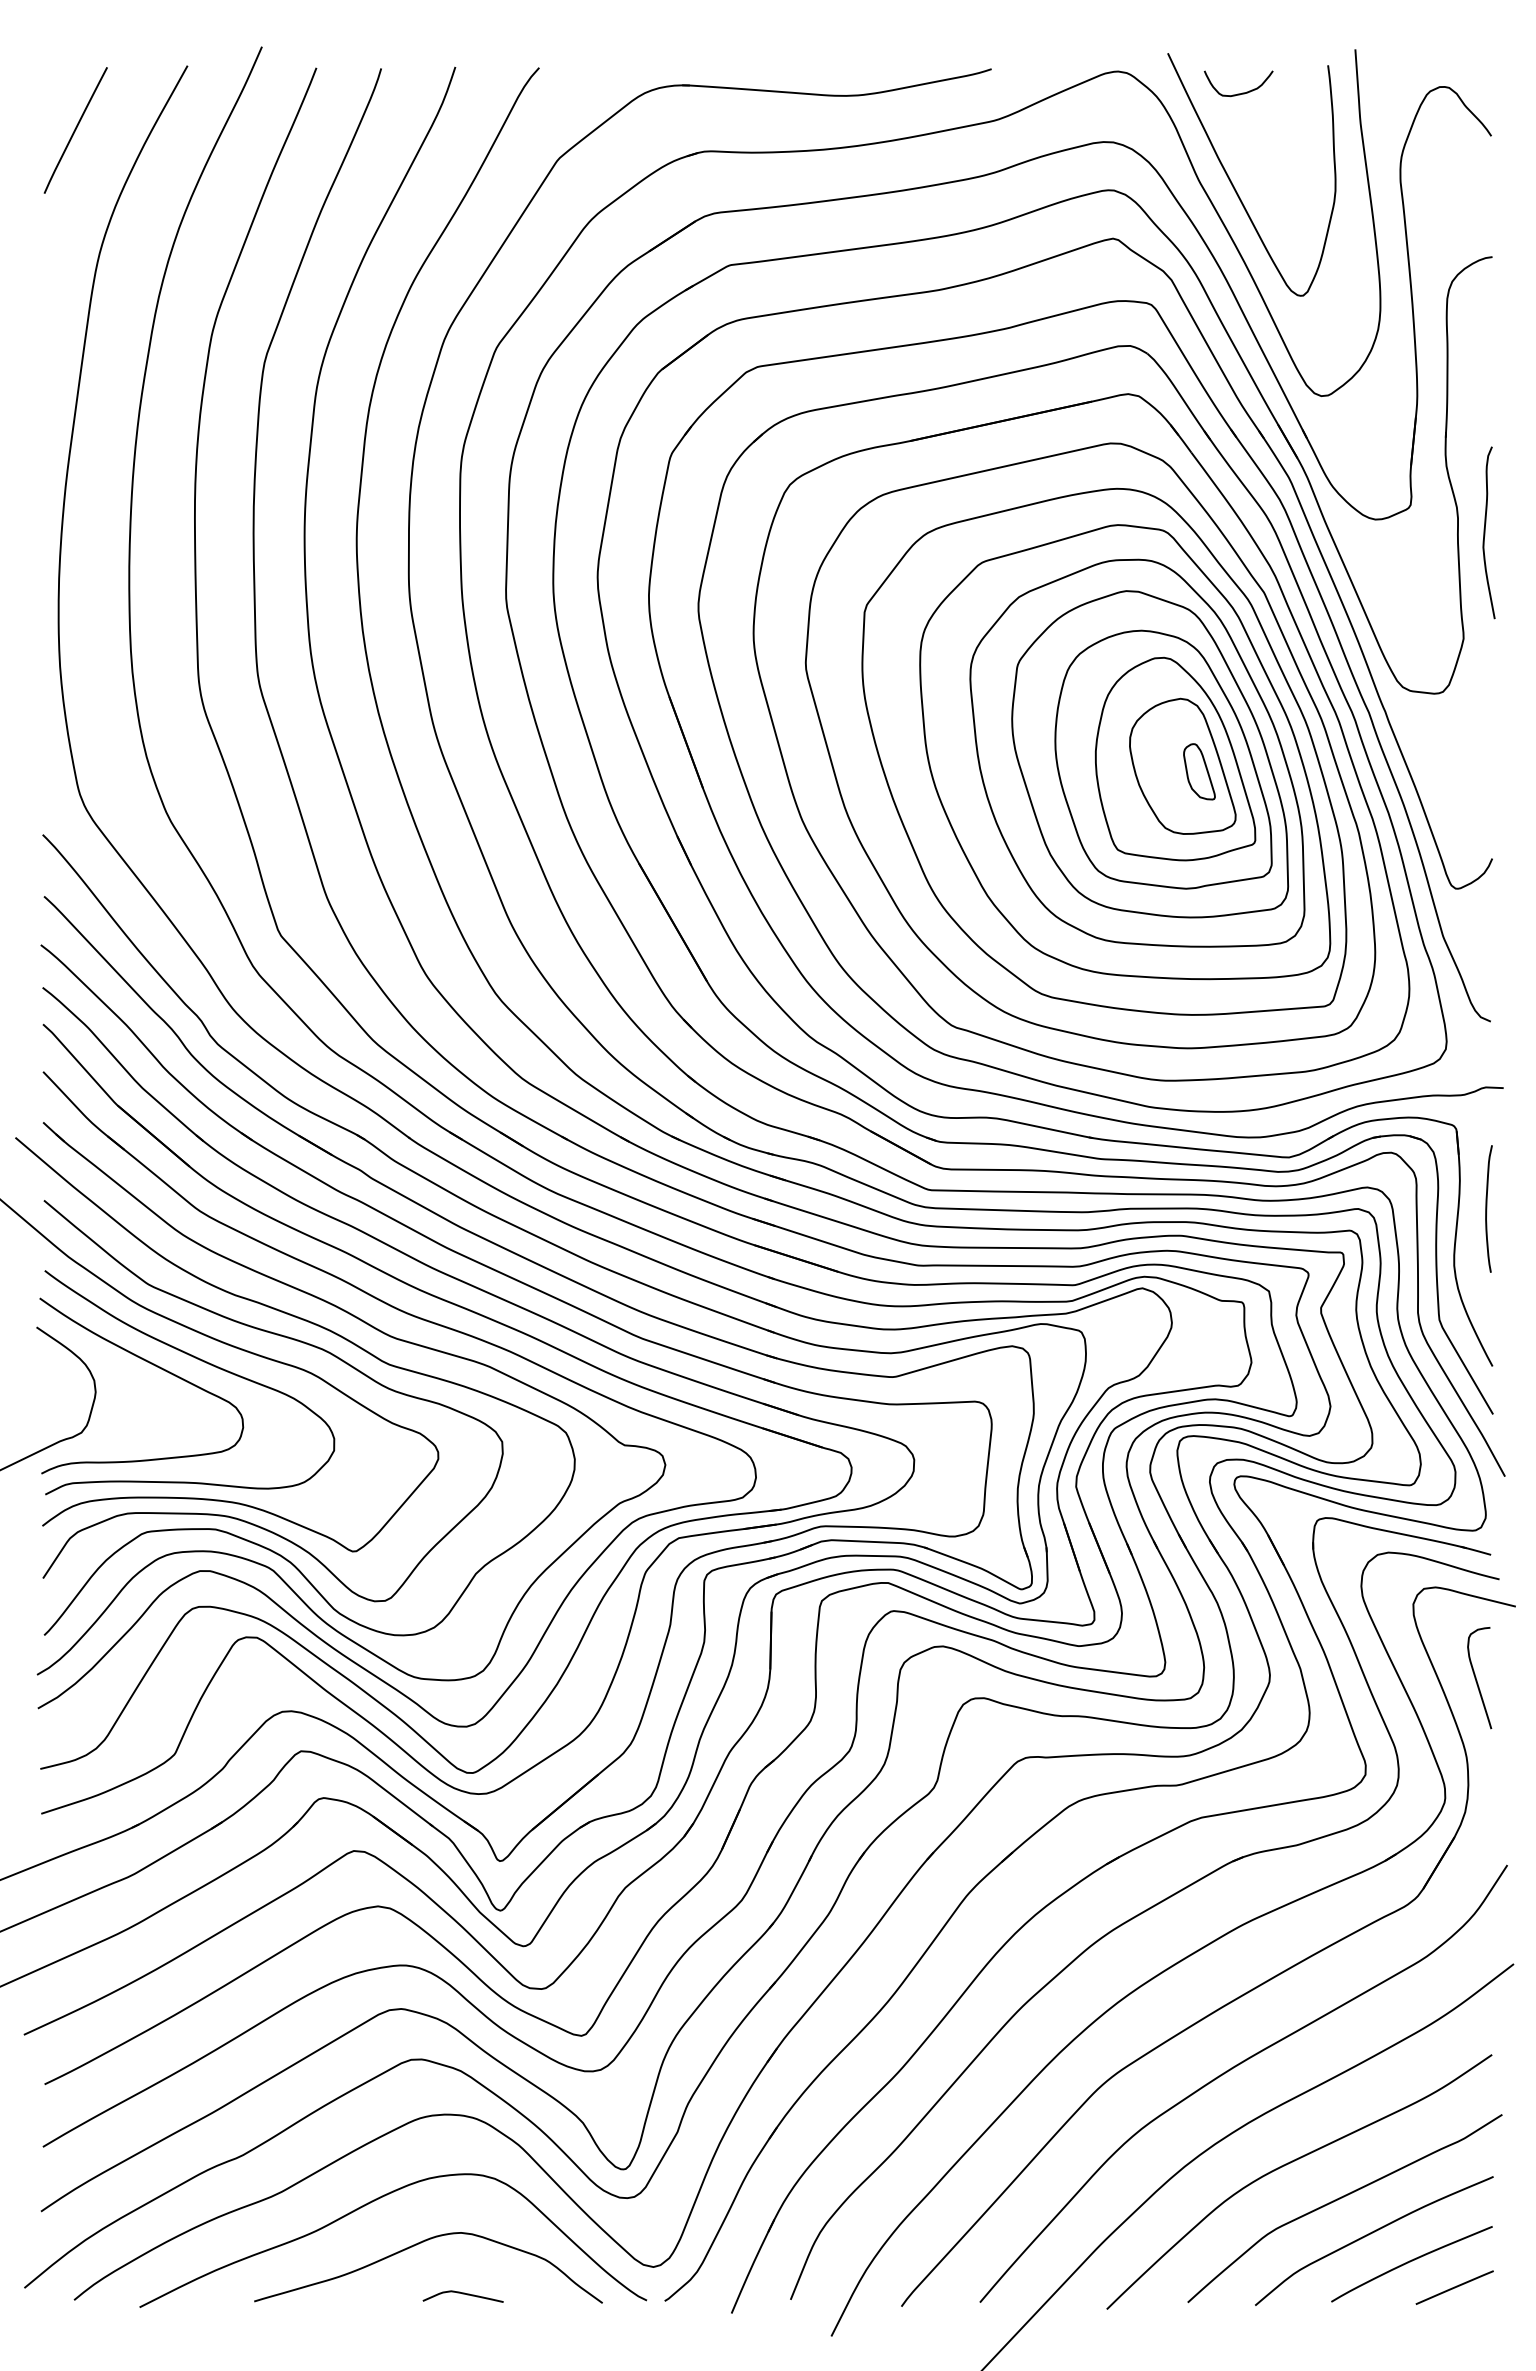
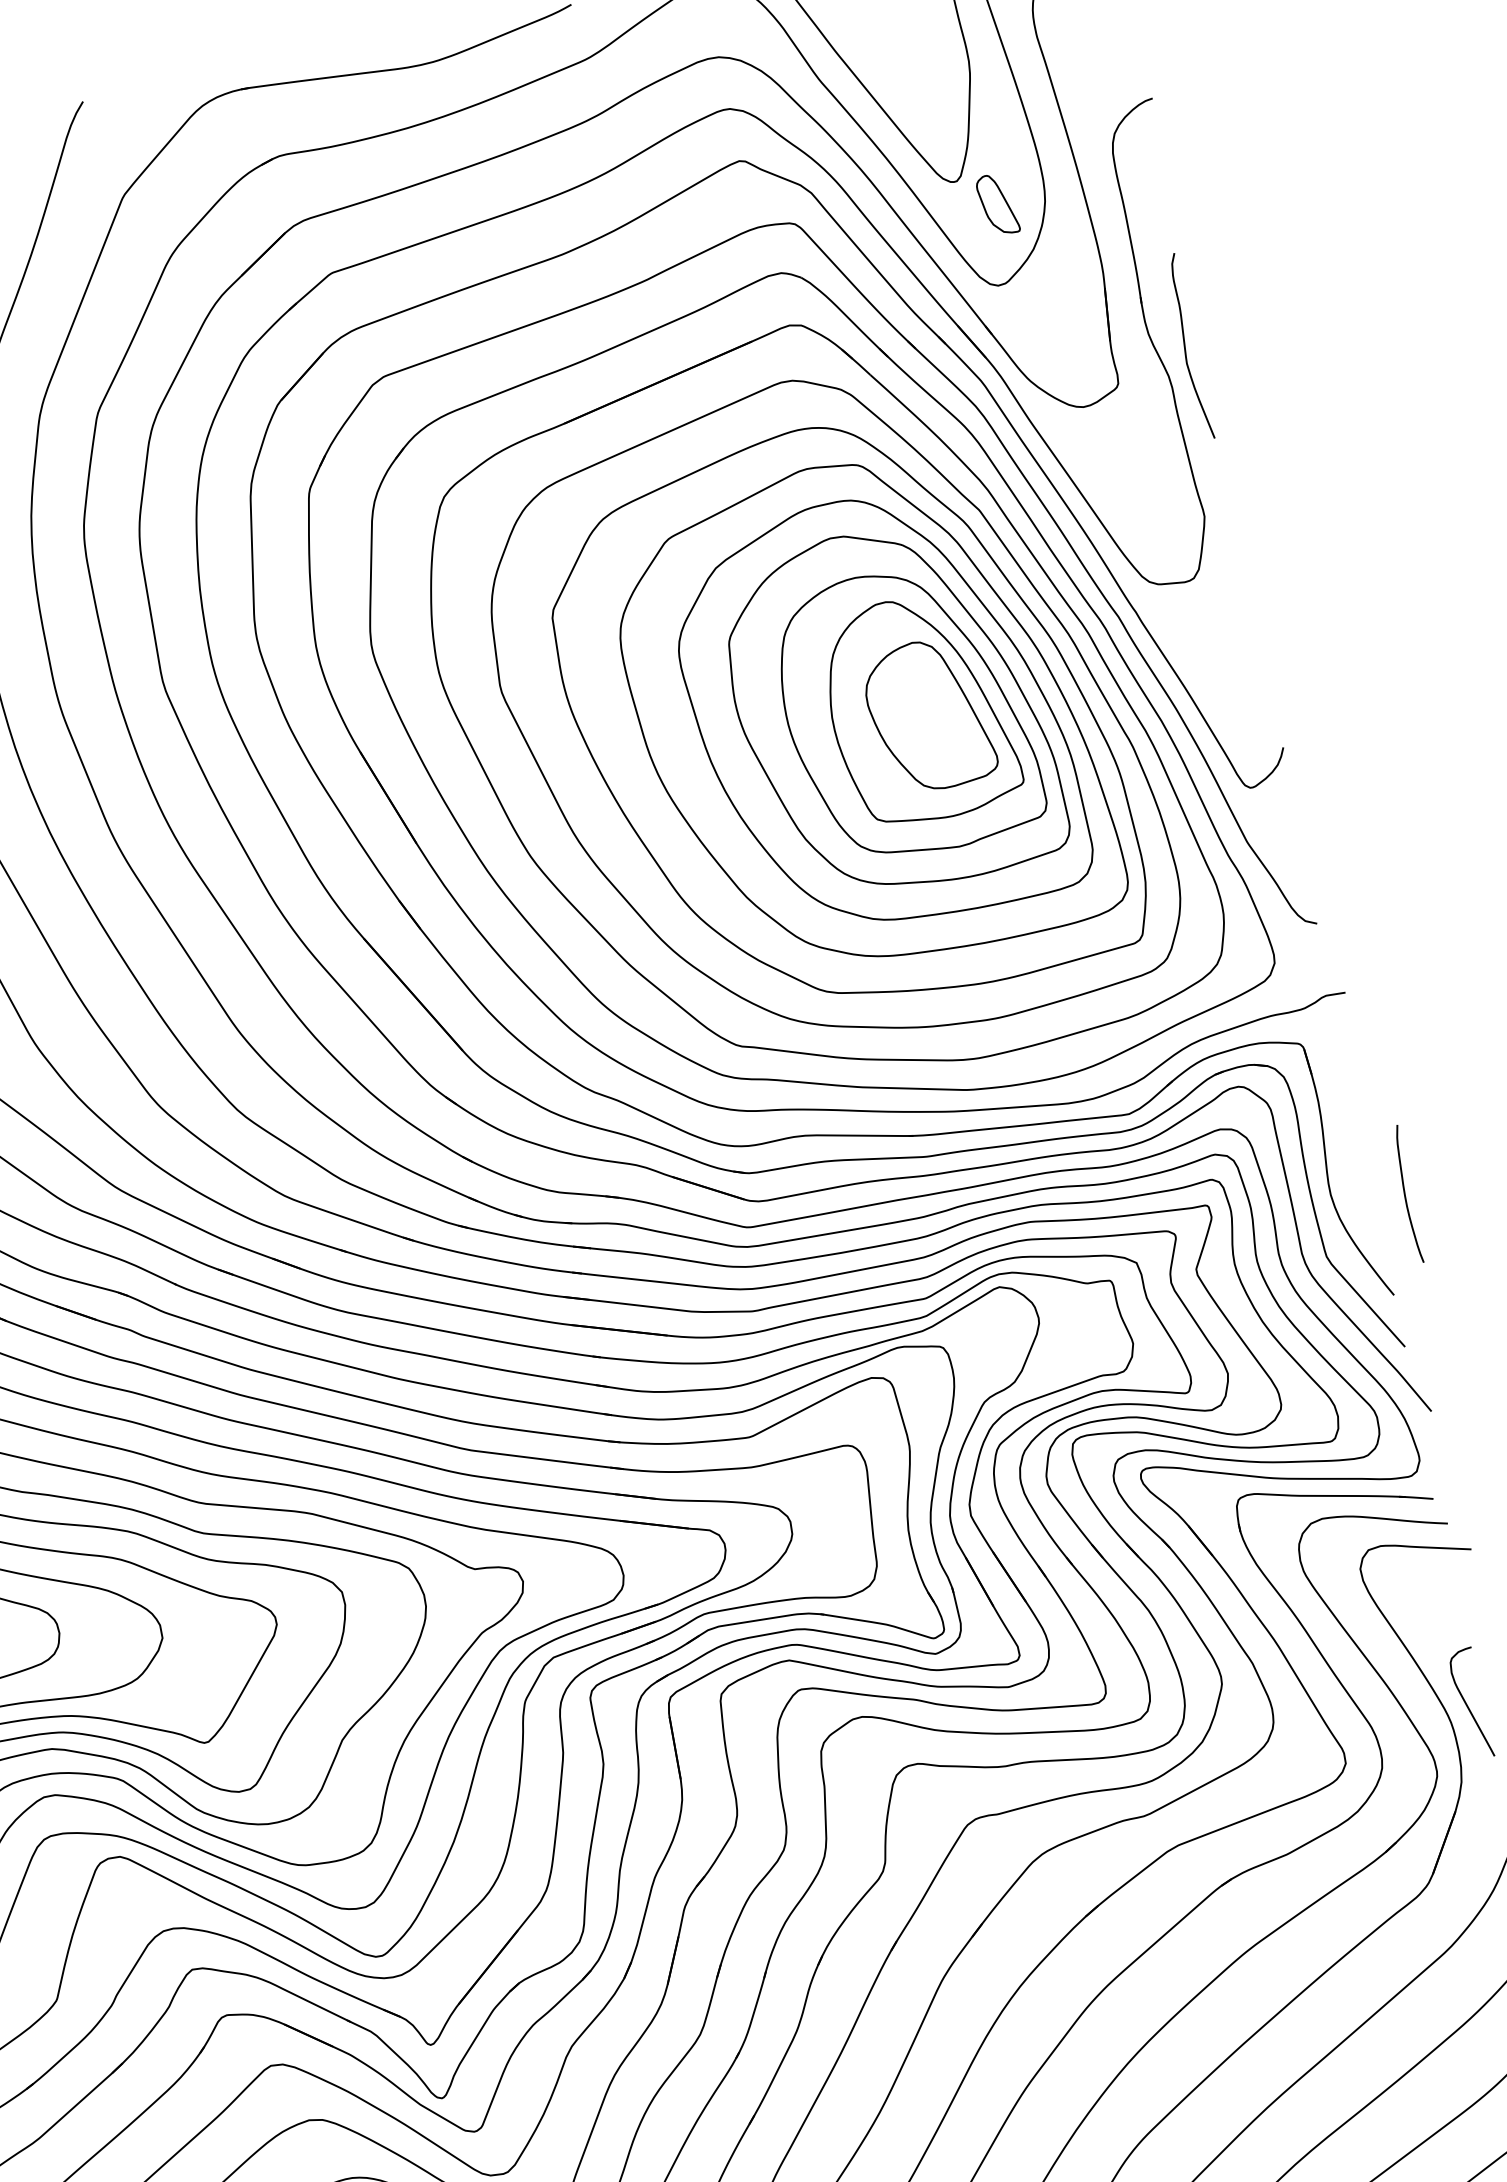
curve: (1485, 532) -> (1185, 347), moved
part: (1199, 771) -> (997, 204), moved
curve: (1487, 1208) -> (1406, 1194), moved
curve: (1477, 1680) -> (1469, 1706), moved

